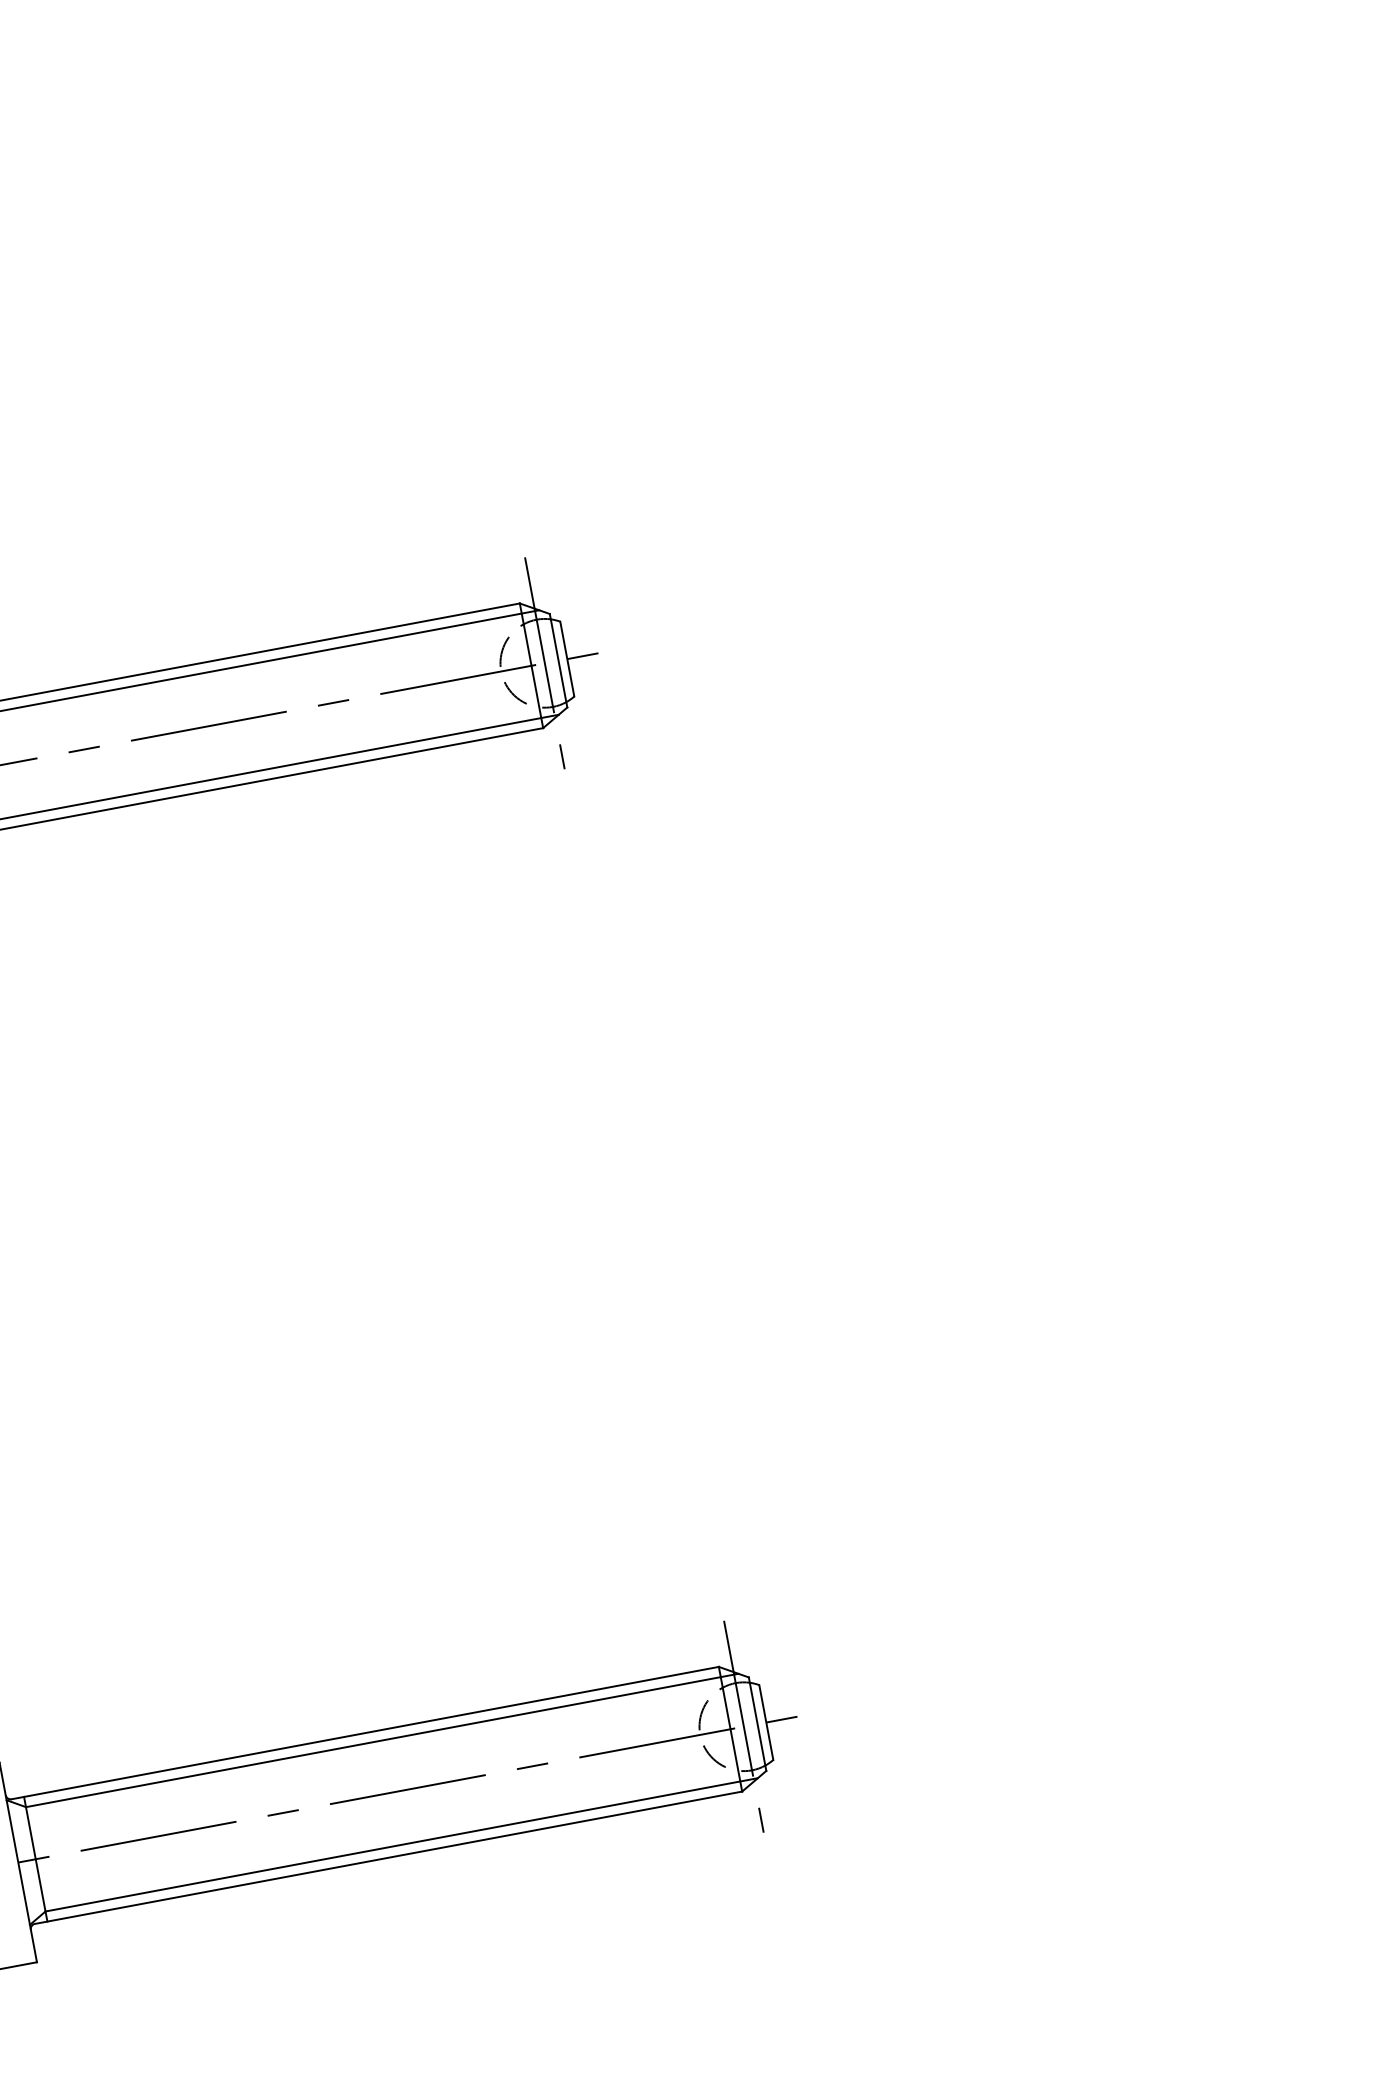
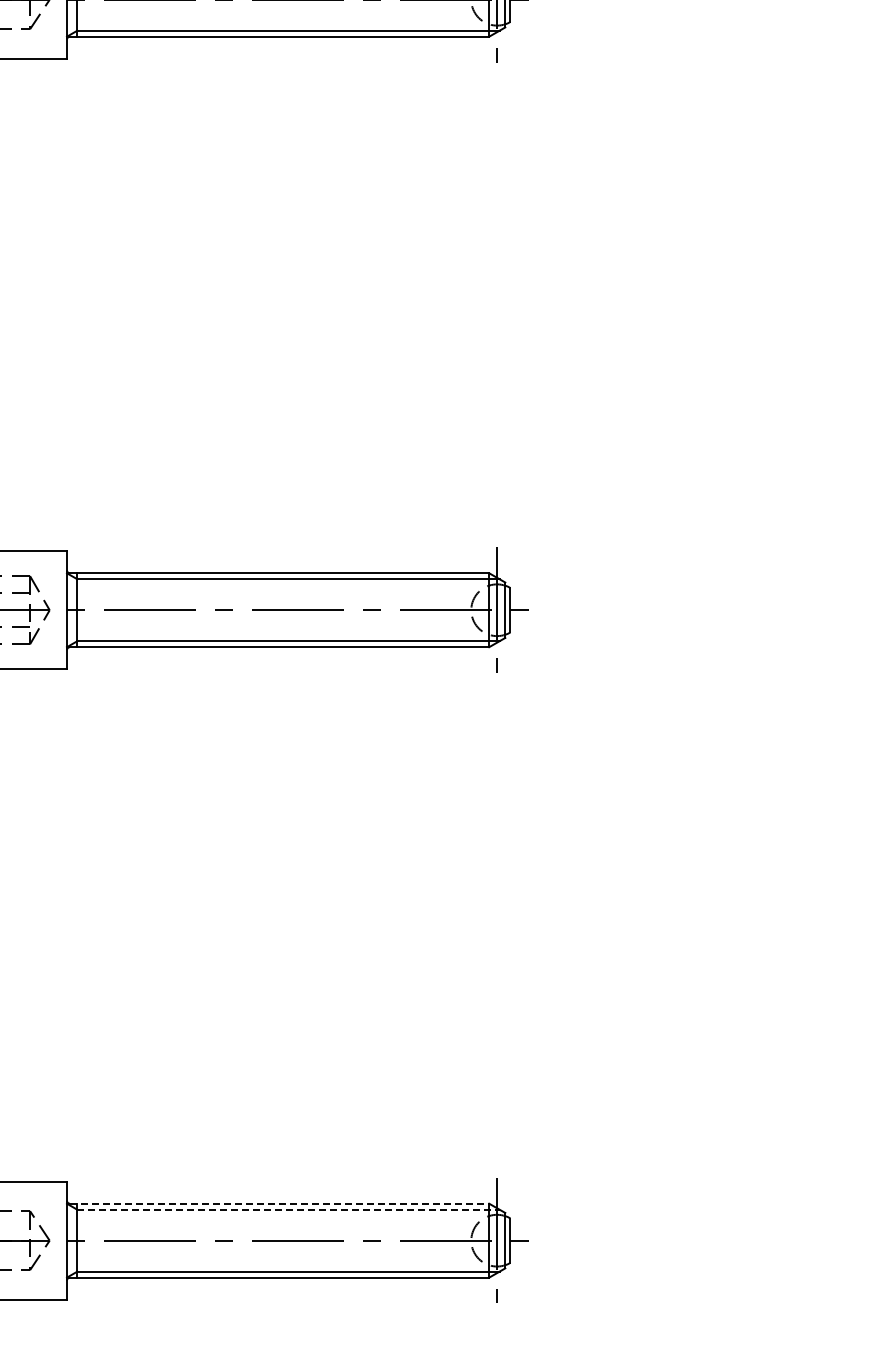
line: (364, 1732) -> (279, 1203), solid -> dashed
line: (383, 1739) -> (289, 1209), solid -> dashed

